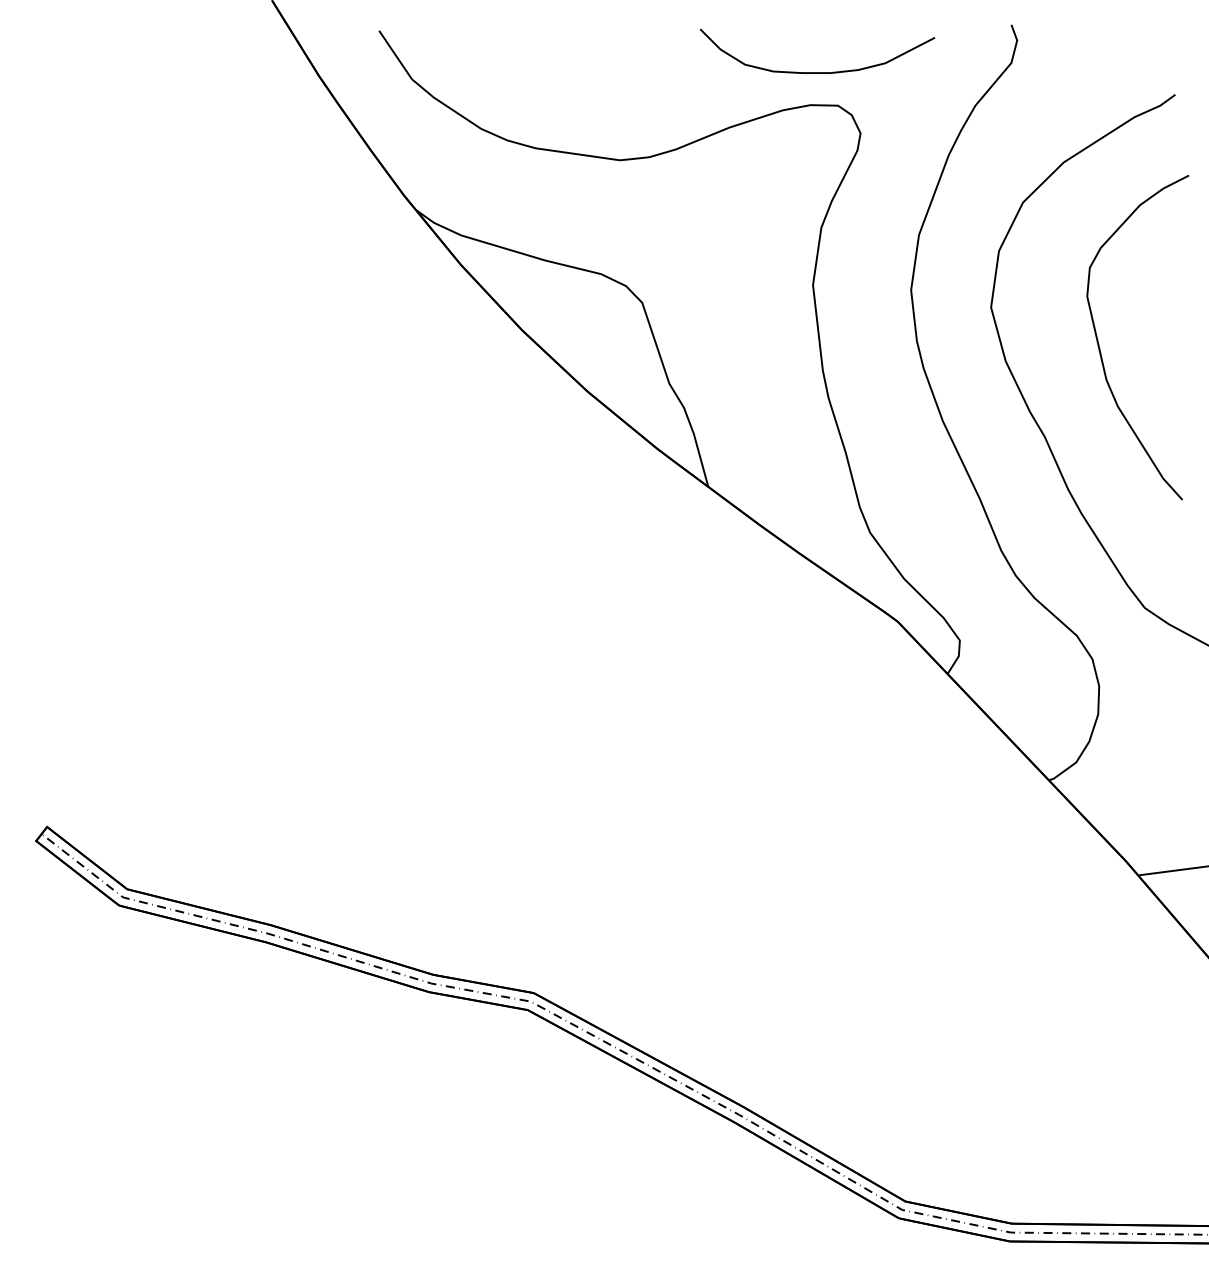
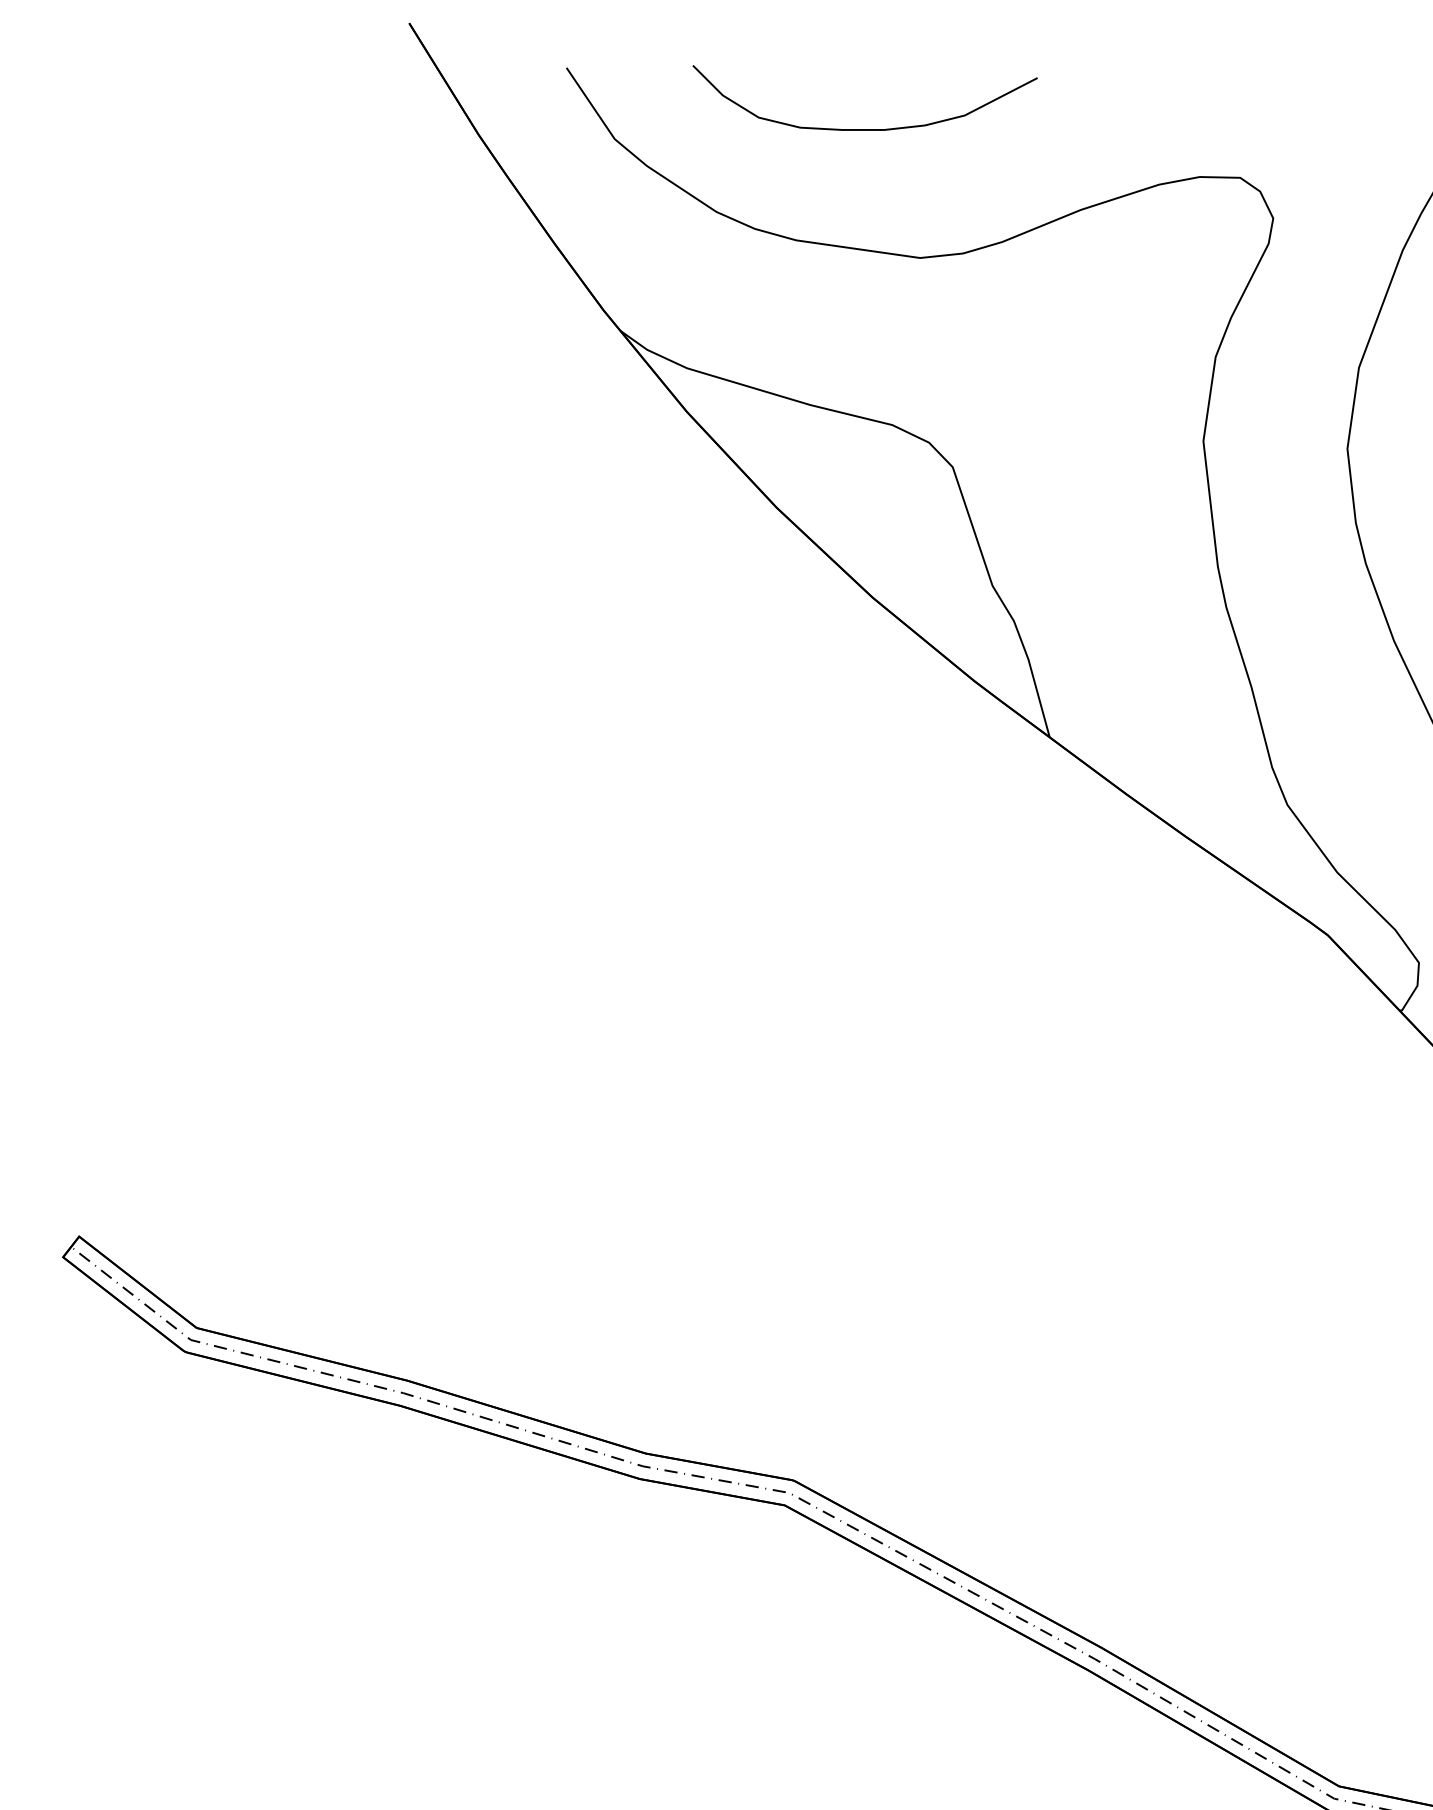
curve: (817, 72) -> (865, 129), moved

